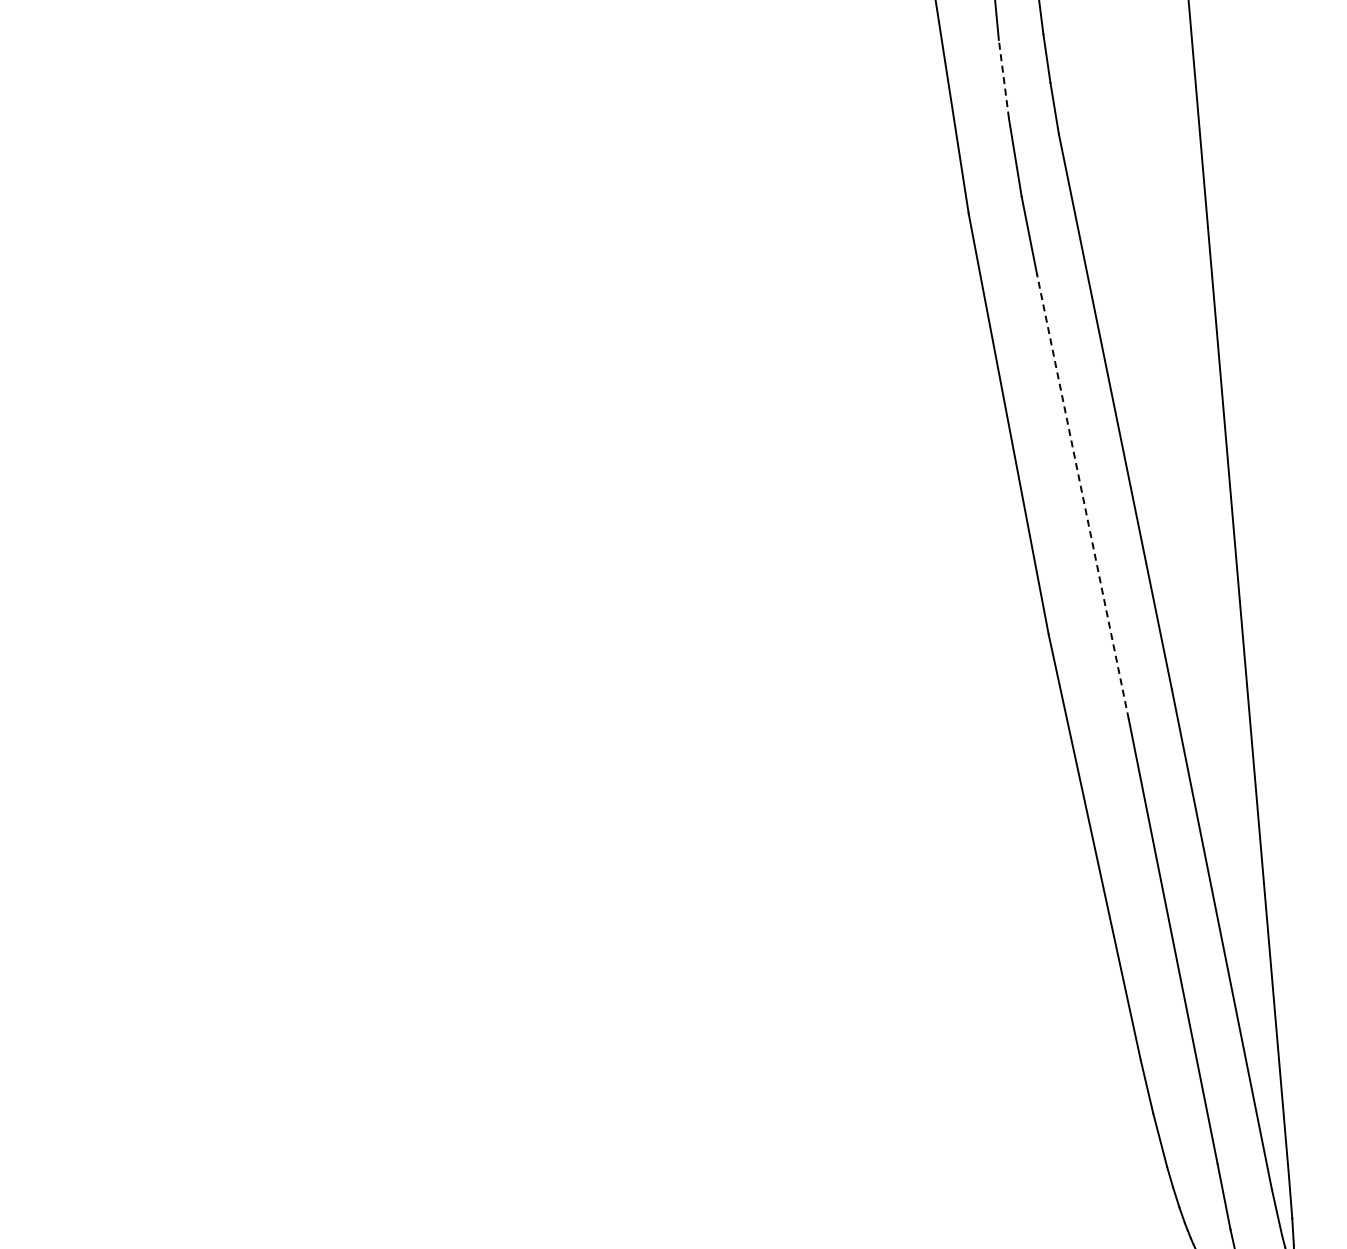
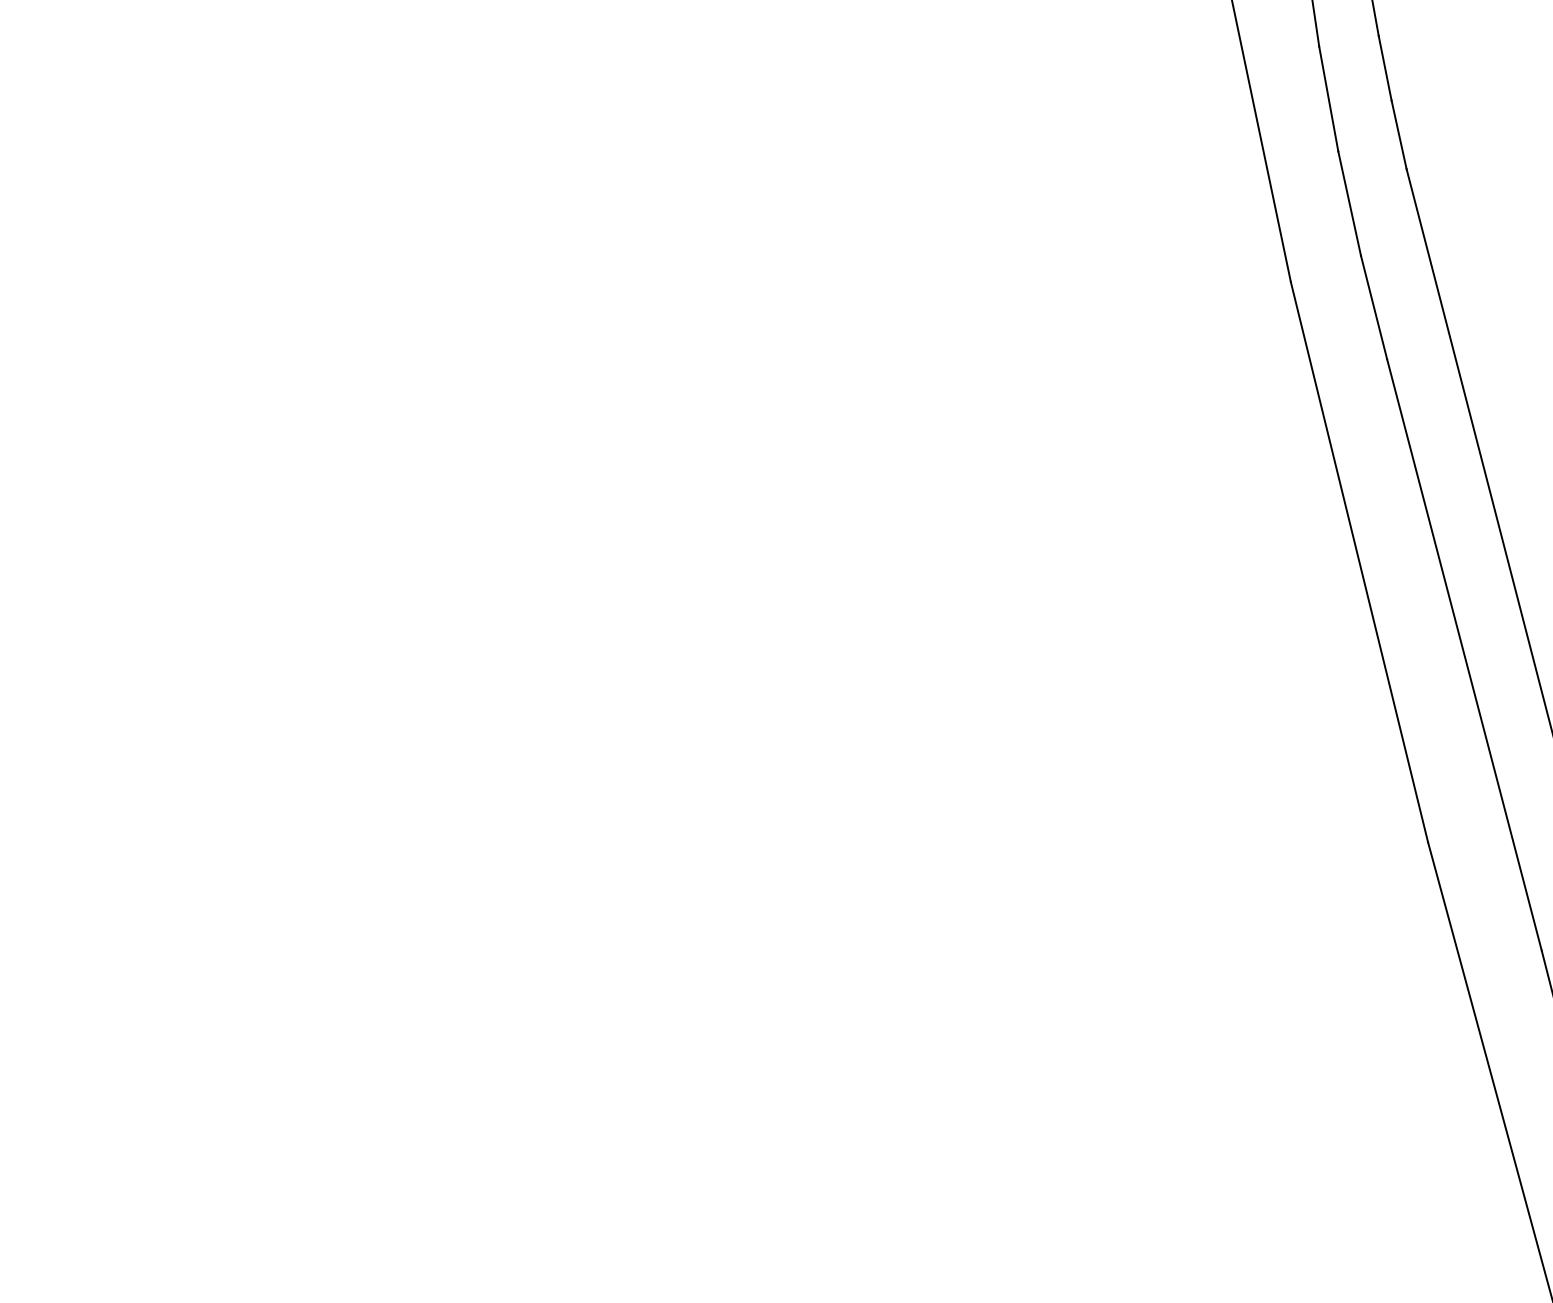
line: (1003, 79) -> (1328, 99), dashed -> solid
line: (1082, 496) -> (1463, 654), dashed -> solid

